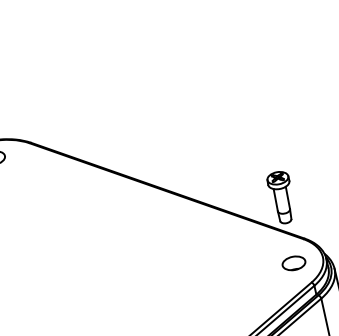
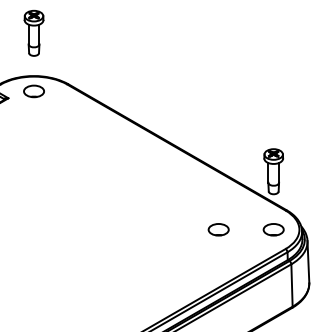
part: (231, 274) -> (218, 229), added

